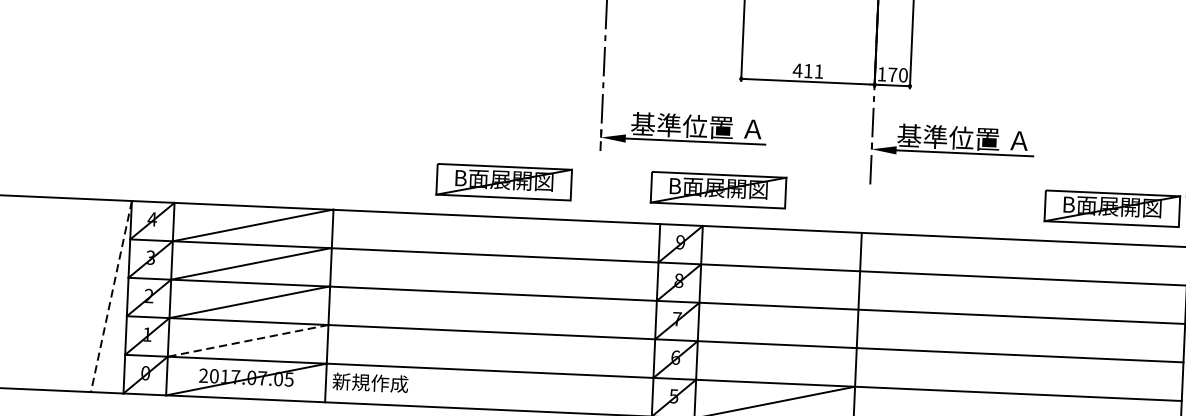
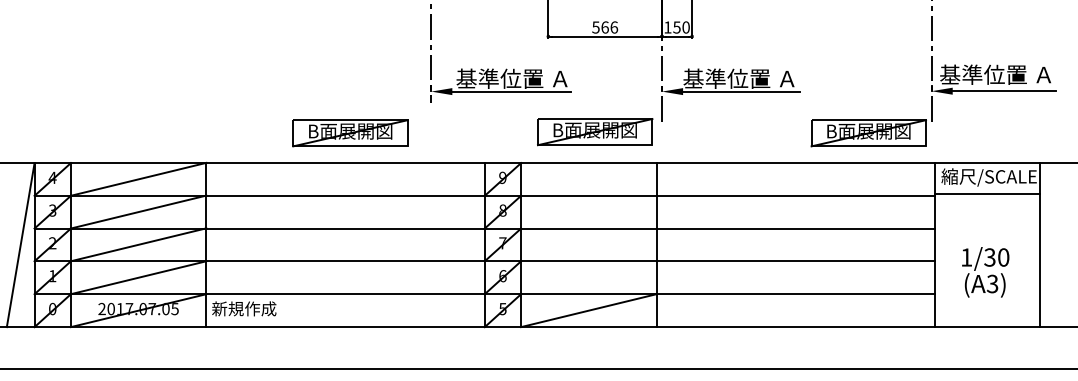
text: (807, 71) -> (604, 27), 411 -> 566
text: (892, 74) -> (676, 27), 170 -> 150
part: (718, 190) -> (595, 132), moved
line: (111, 297) -> (20, 245), dashed -> solid
line: (247, 340) -> (138, 277), dashed -> solid

